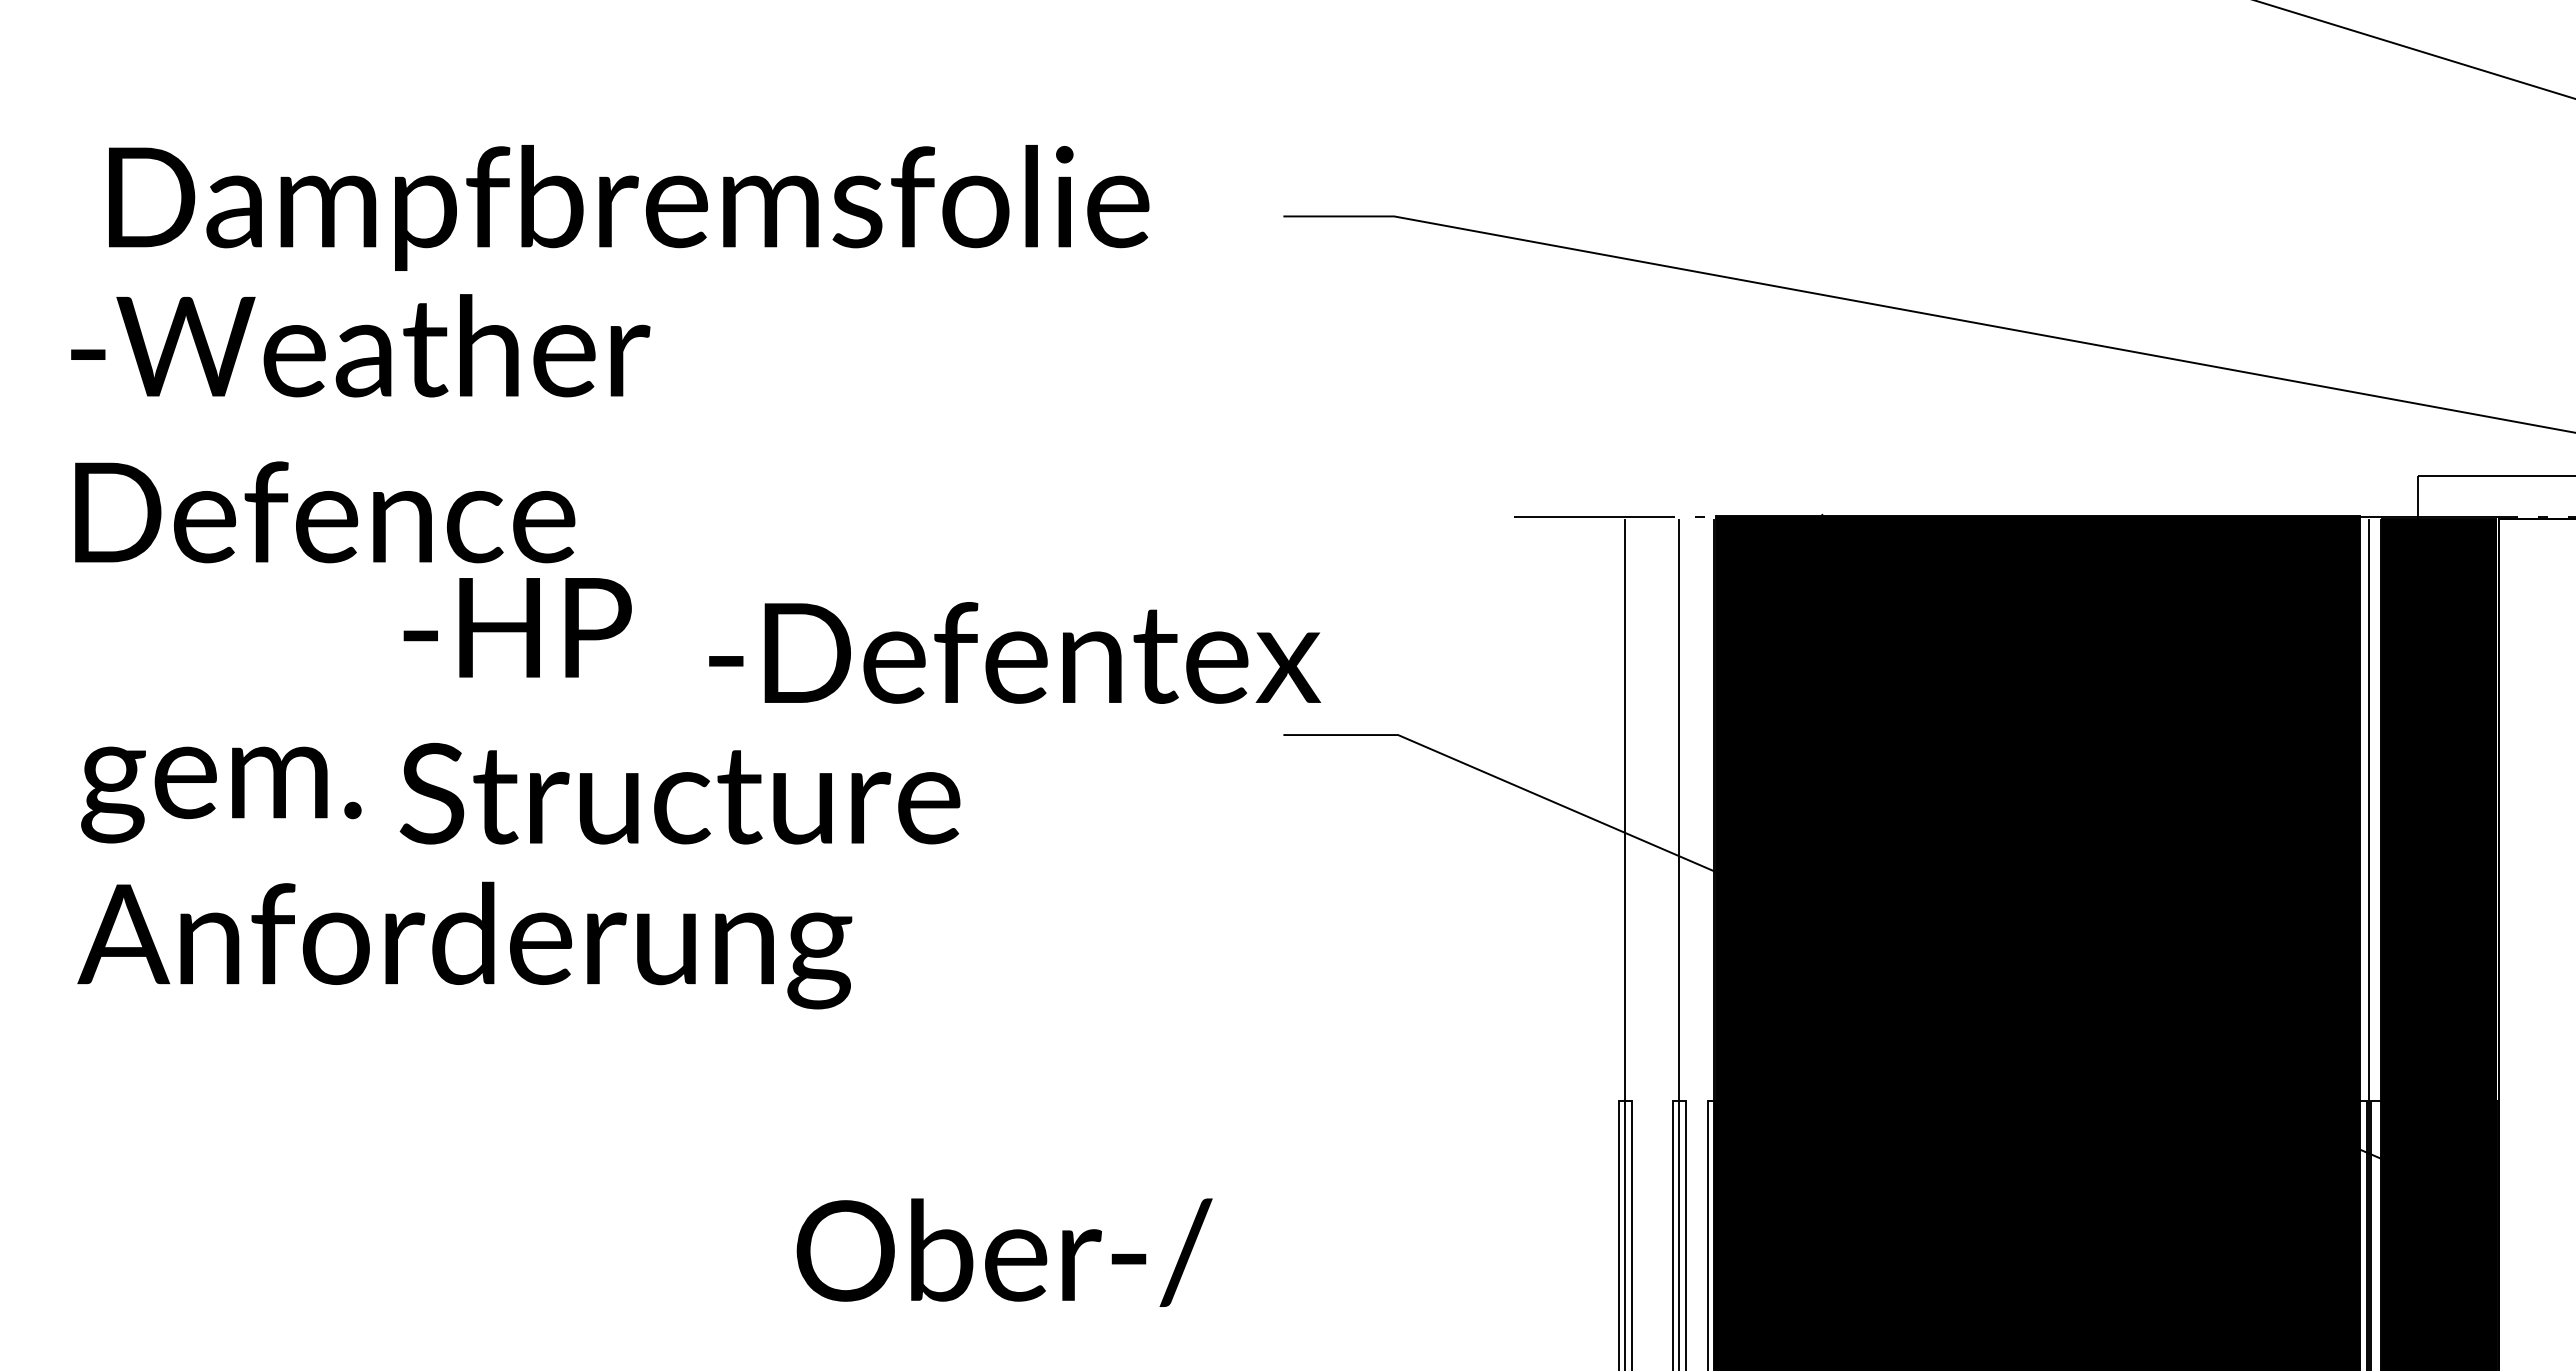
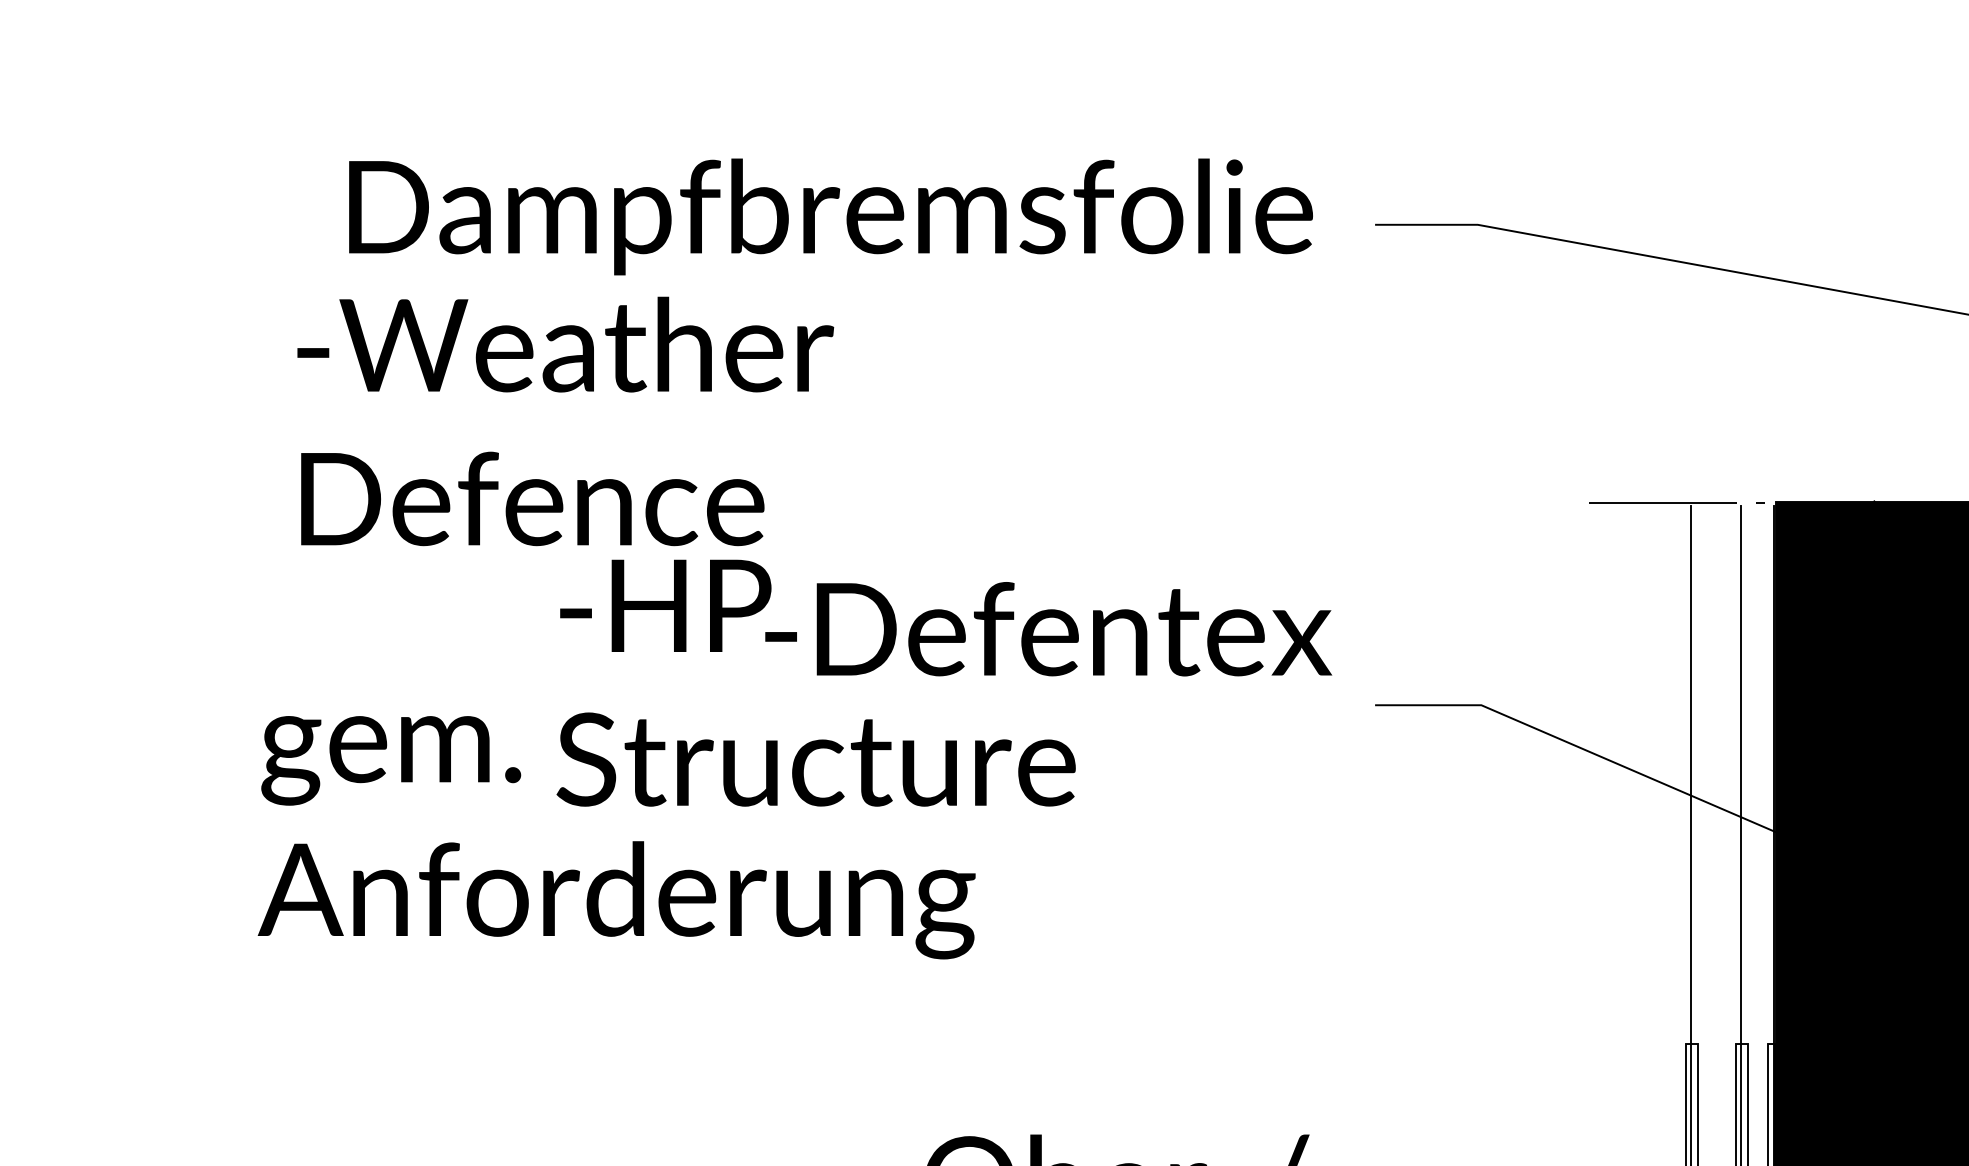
text: (629, 207) -> (831, 216), moved
text: (360, 428) -> (565, 421), moved
text: (1014, 652) -> (1048, 628), moved

